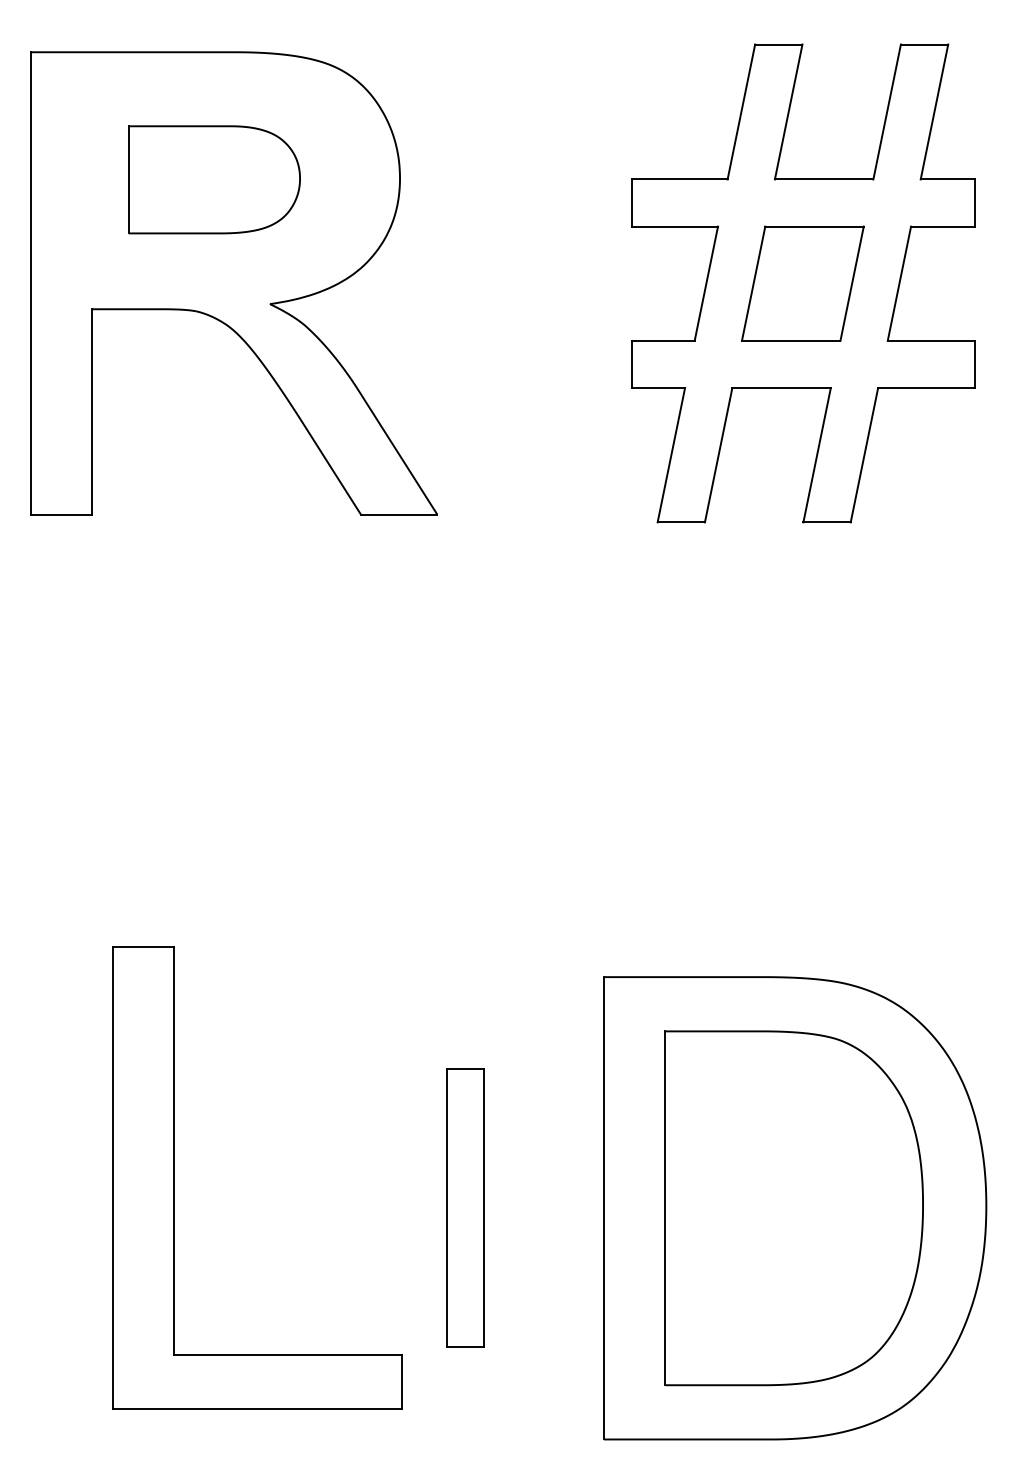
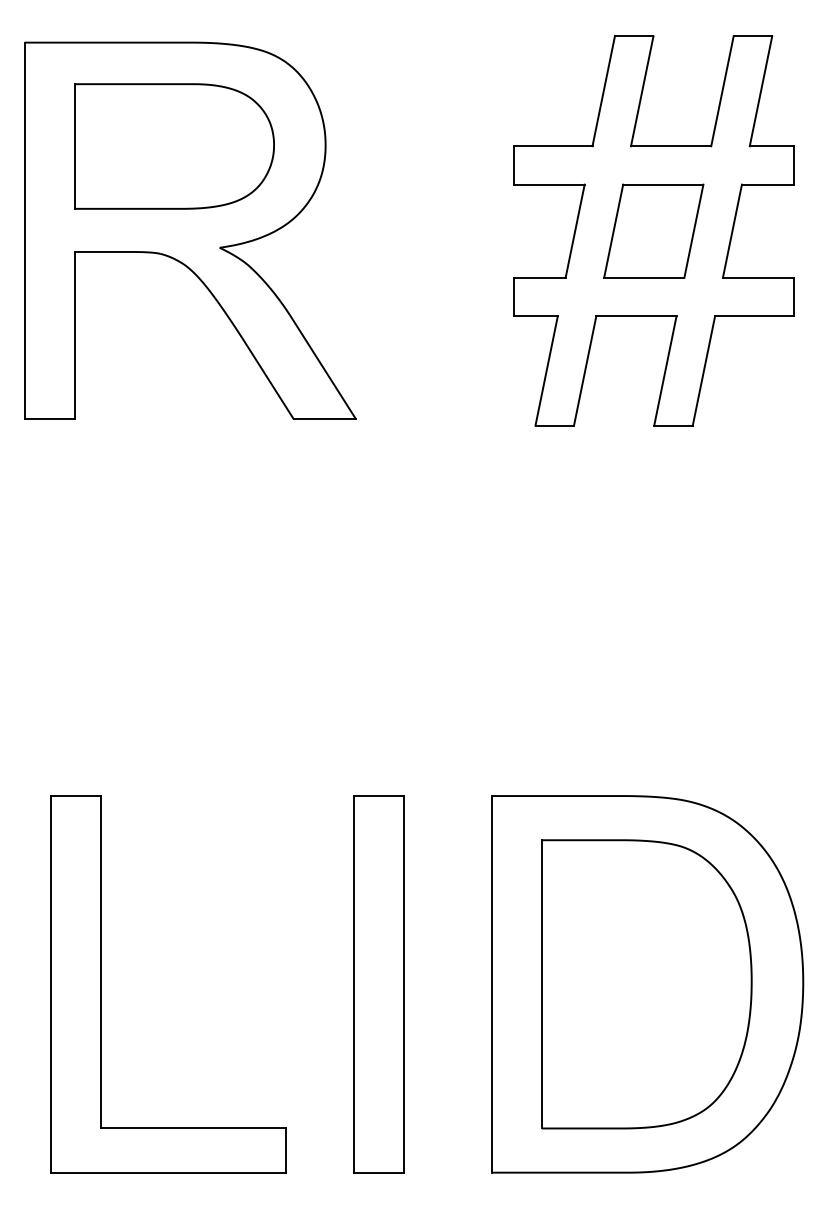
part: (214, 179) -> (174, 146), size x1.43
part: (174, 1177) -> (101, 983), moved
part: (465, 1207) -> (378, 983), size x1.67

